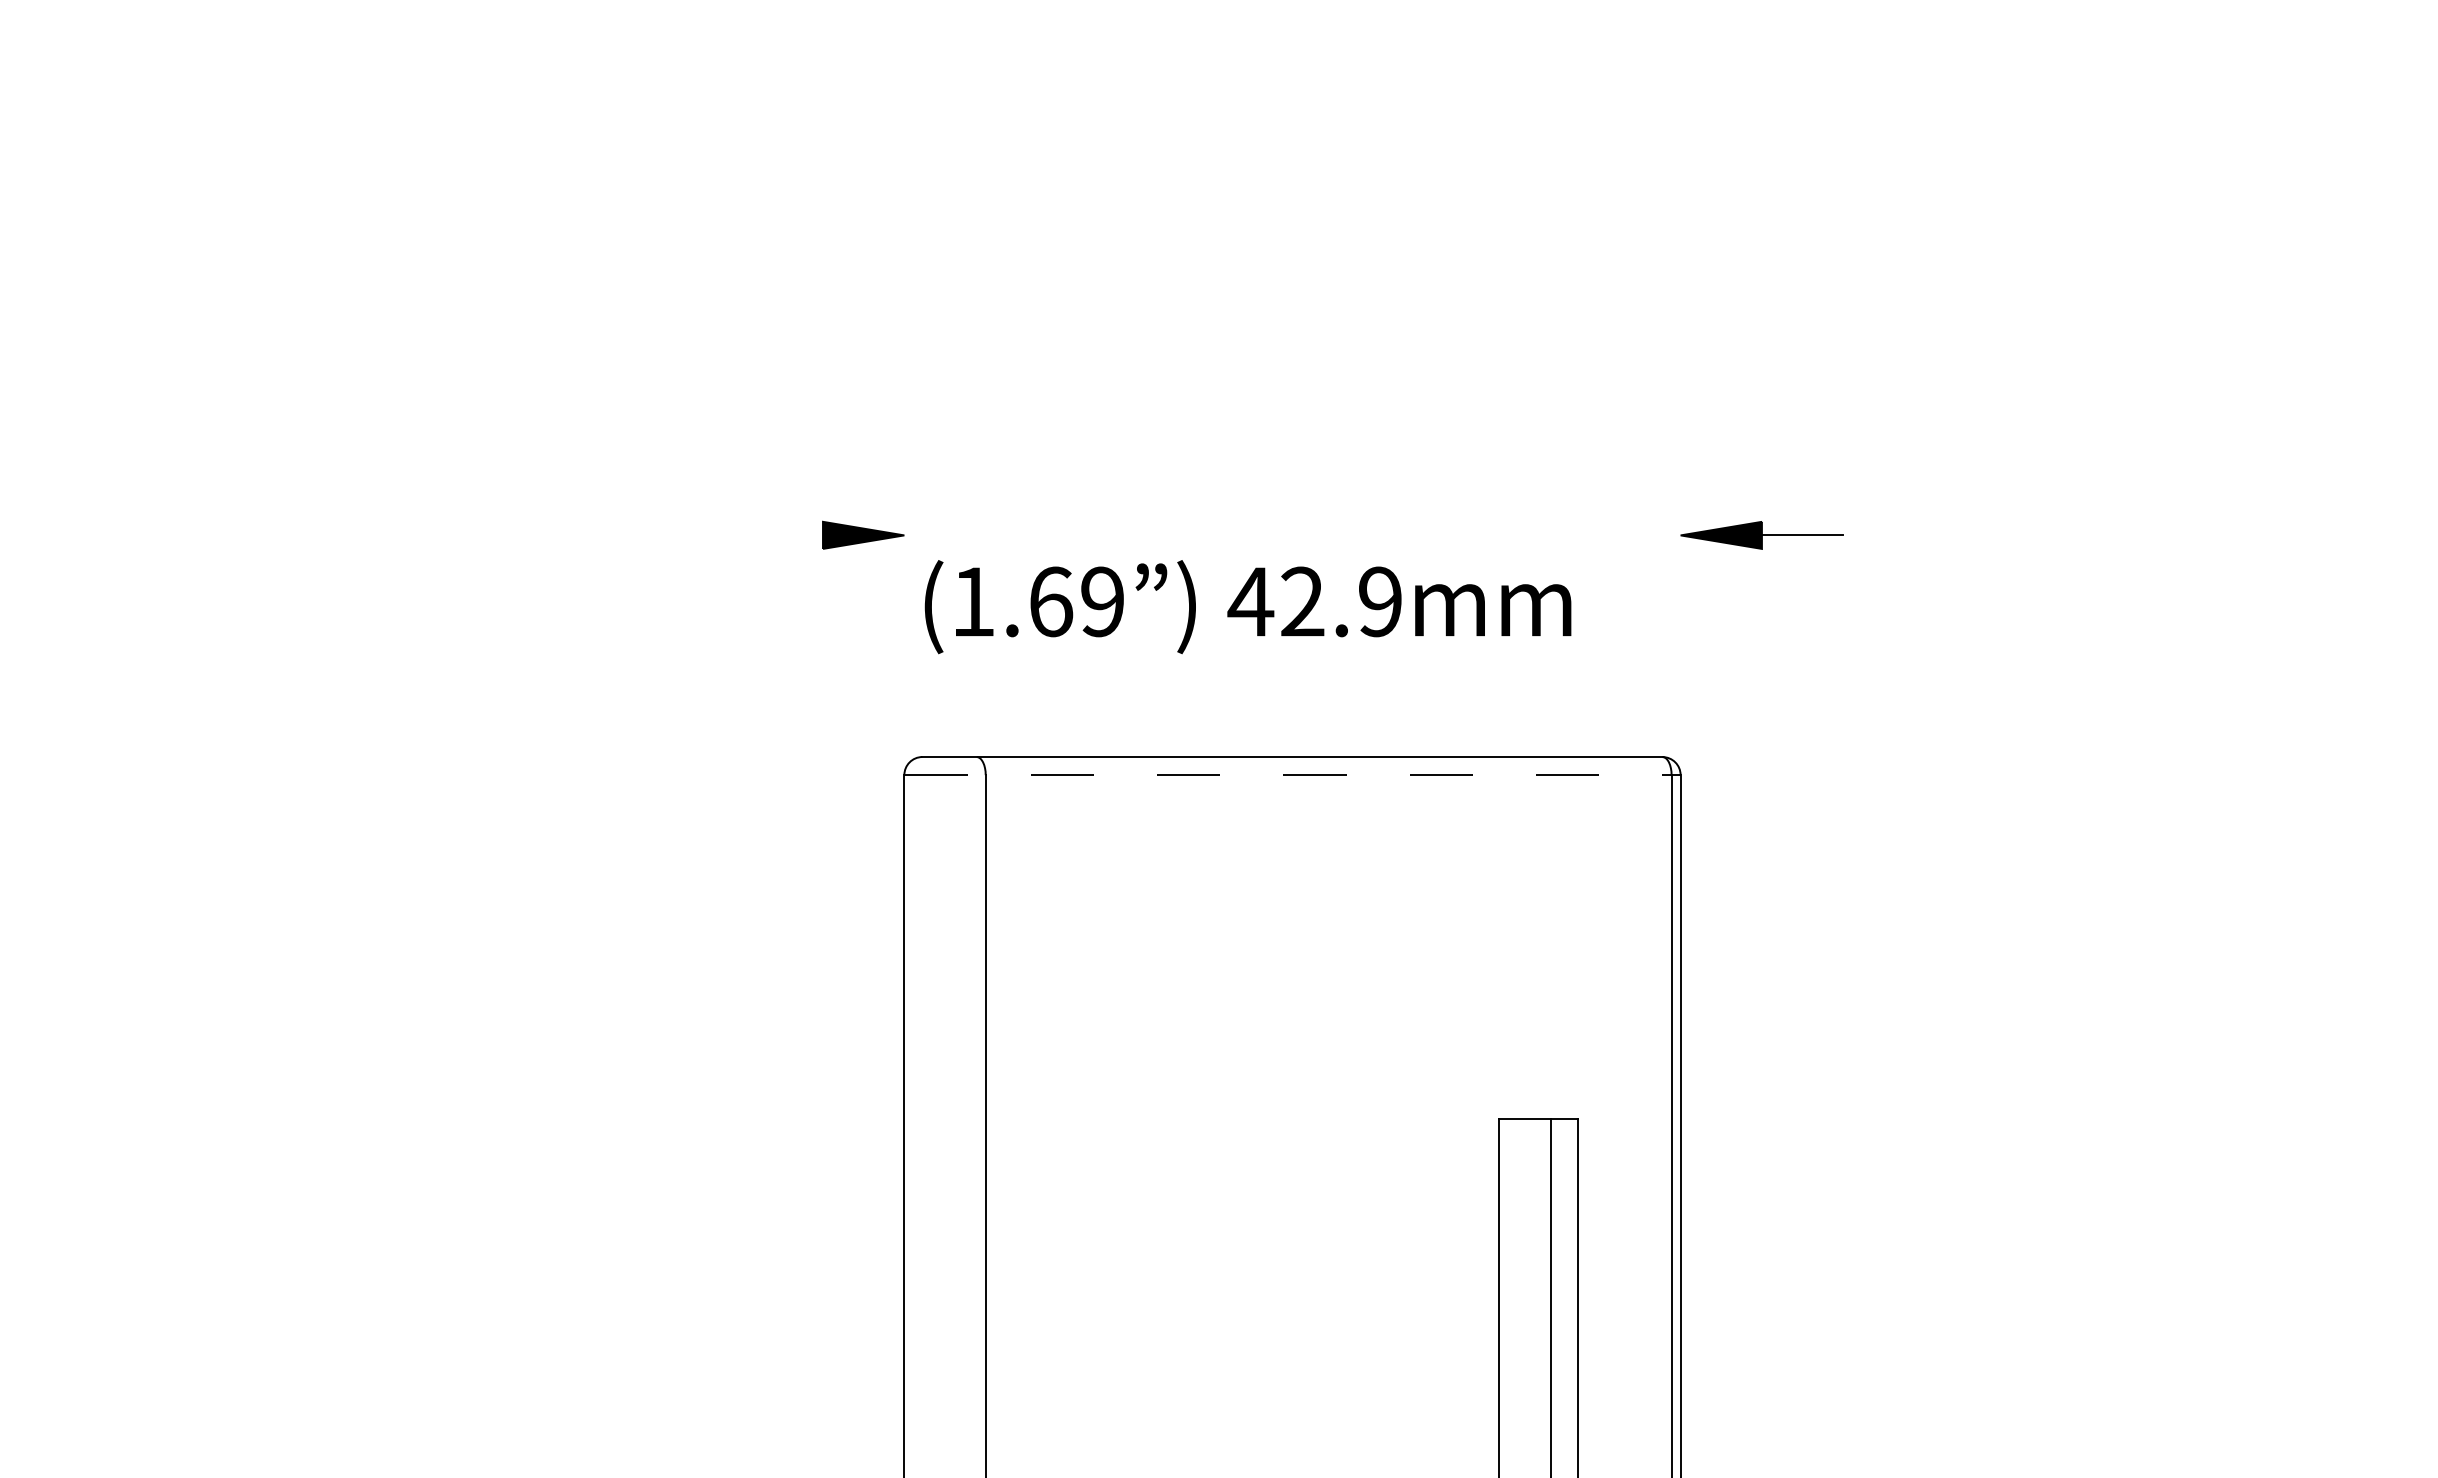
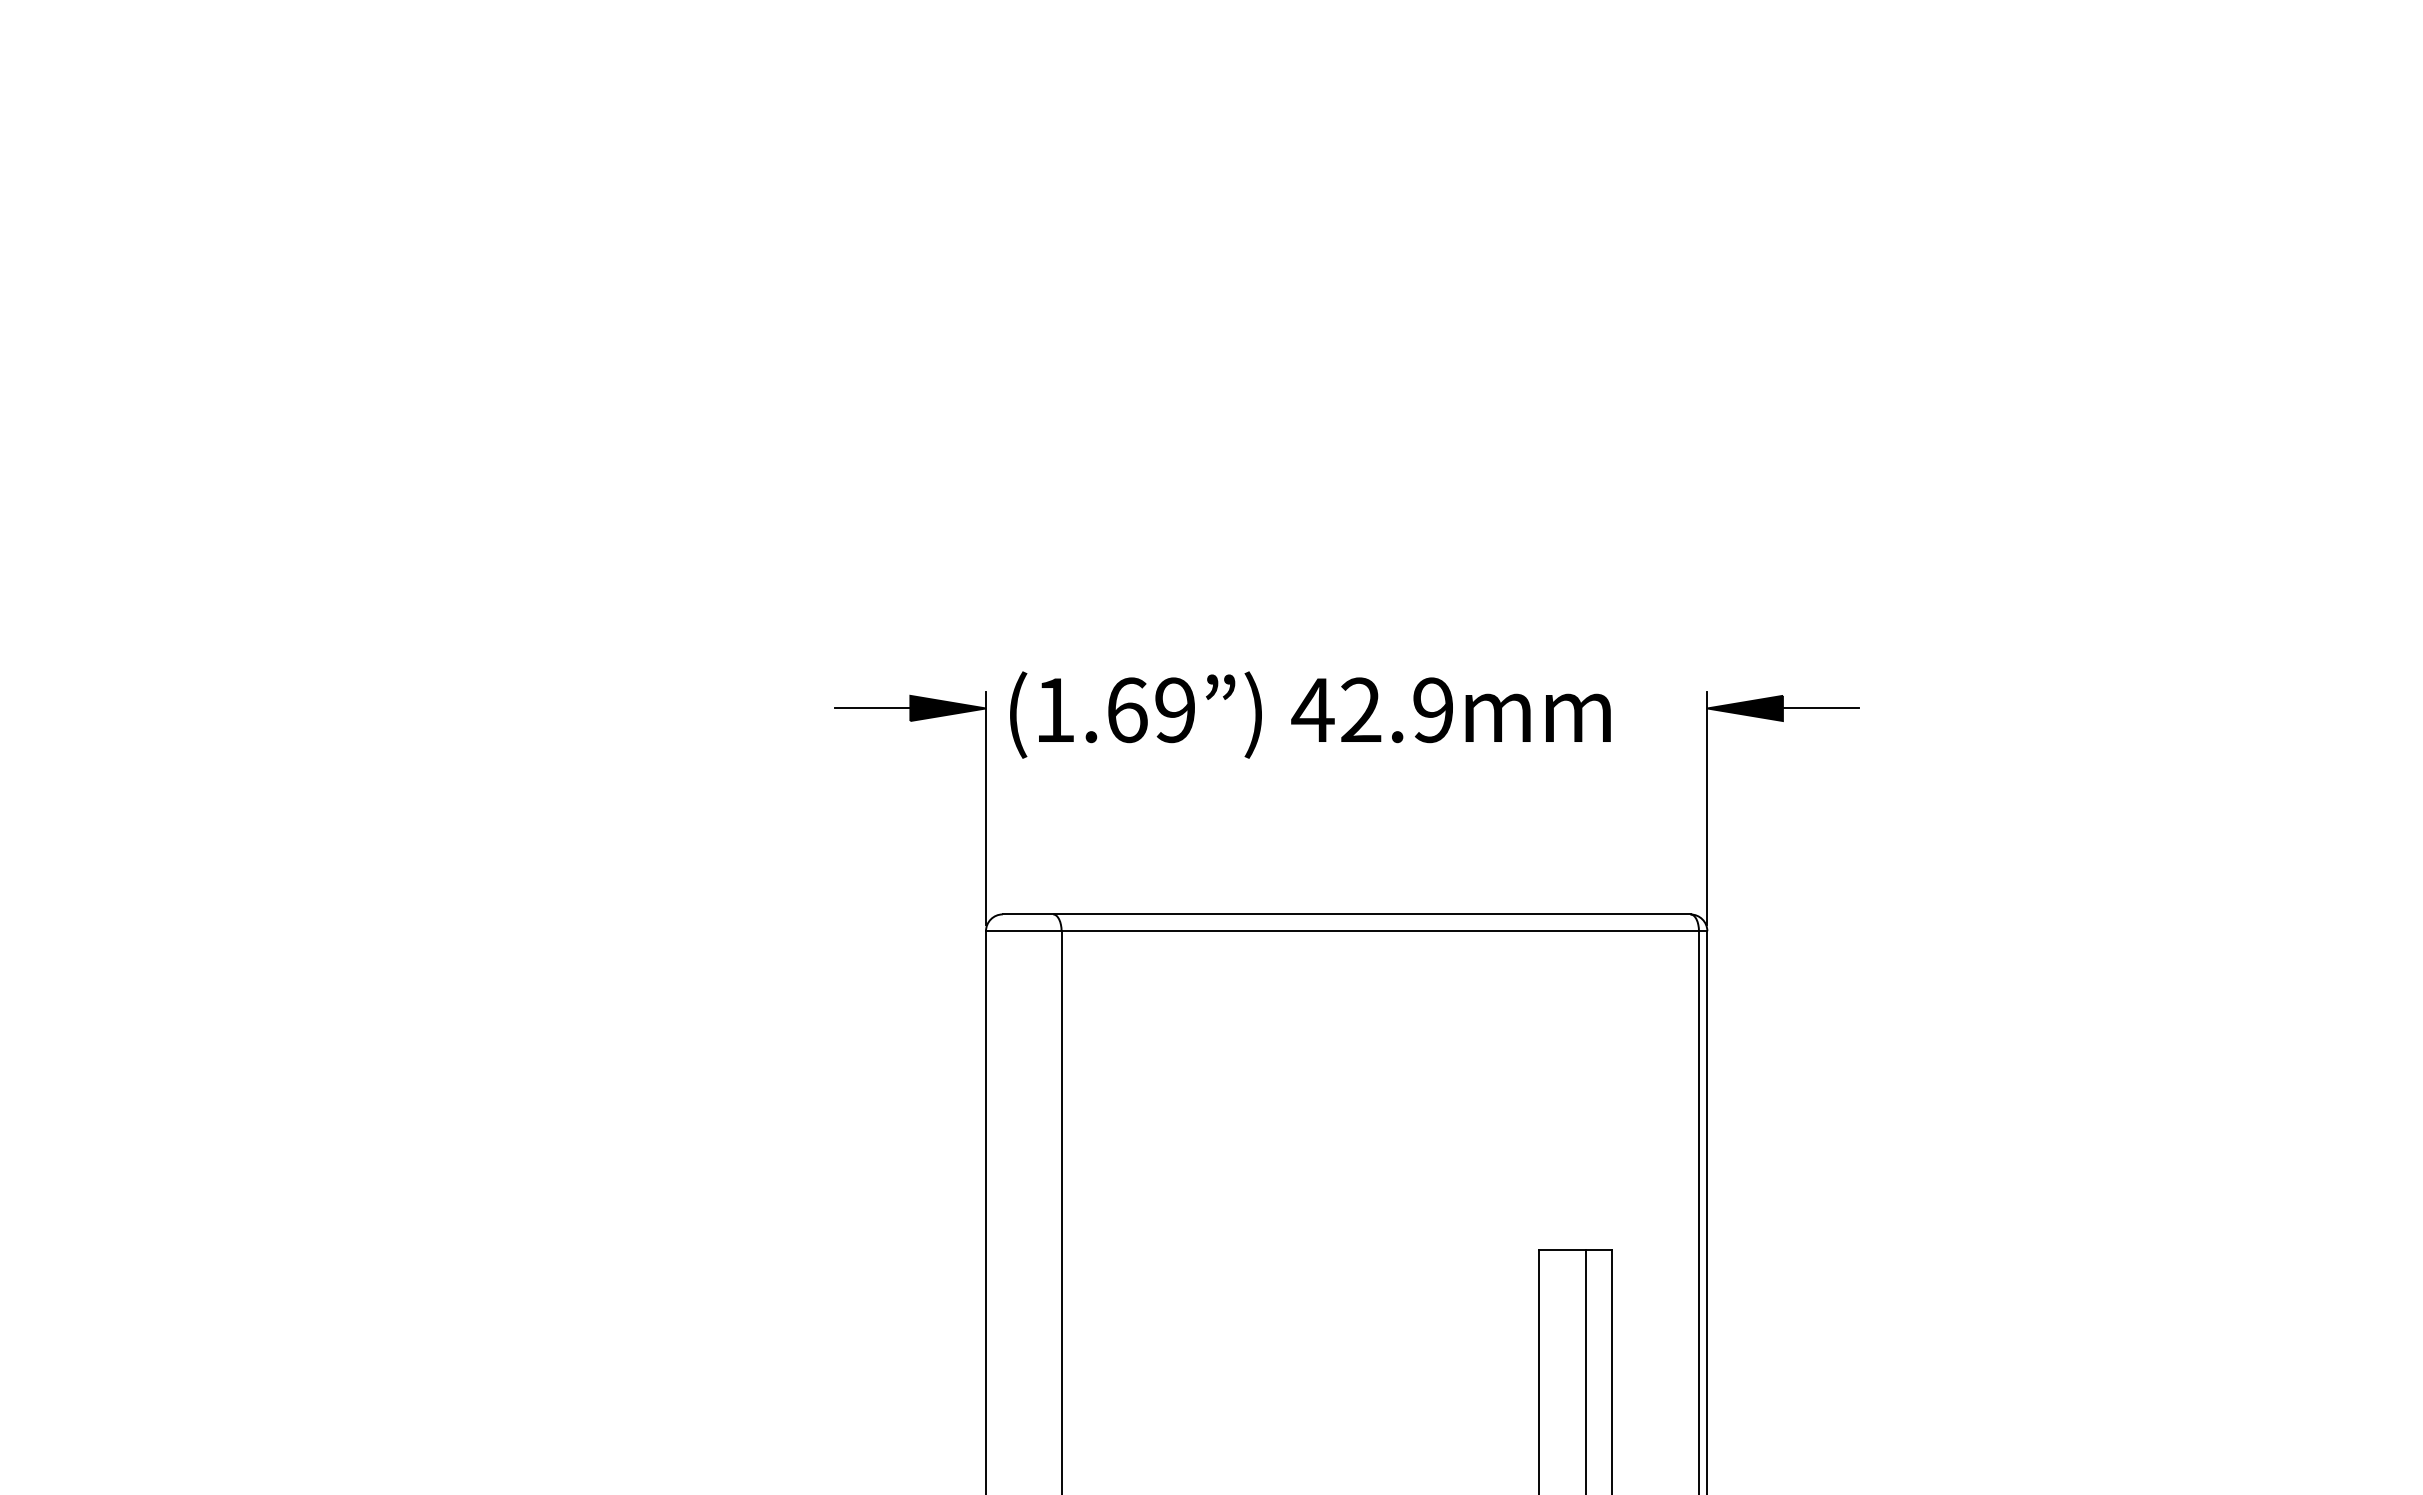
line: (782, 535) -> (872, 708), added
text: (1248, 606) -> (1310, 714), moved
line: (903, 641) -> (985, 807), added
line: (1680, 641) -> (1707, 807), added
line: (1292, 775) -> (1346, 931), dashed -> solid

